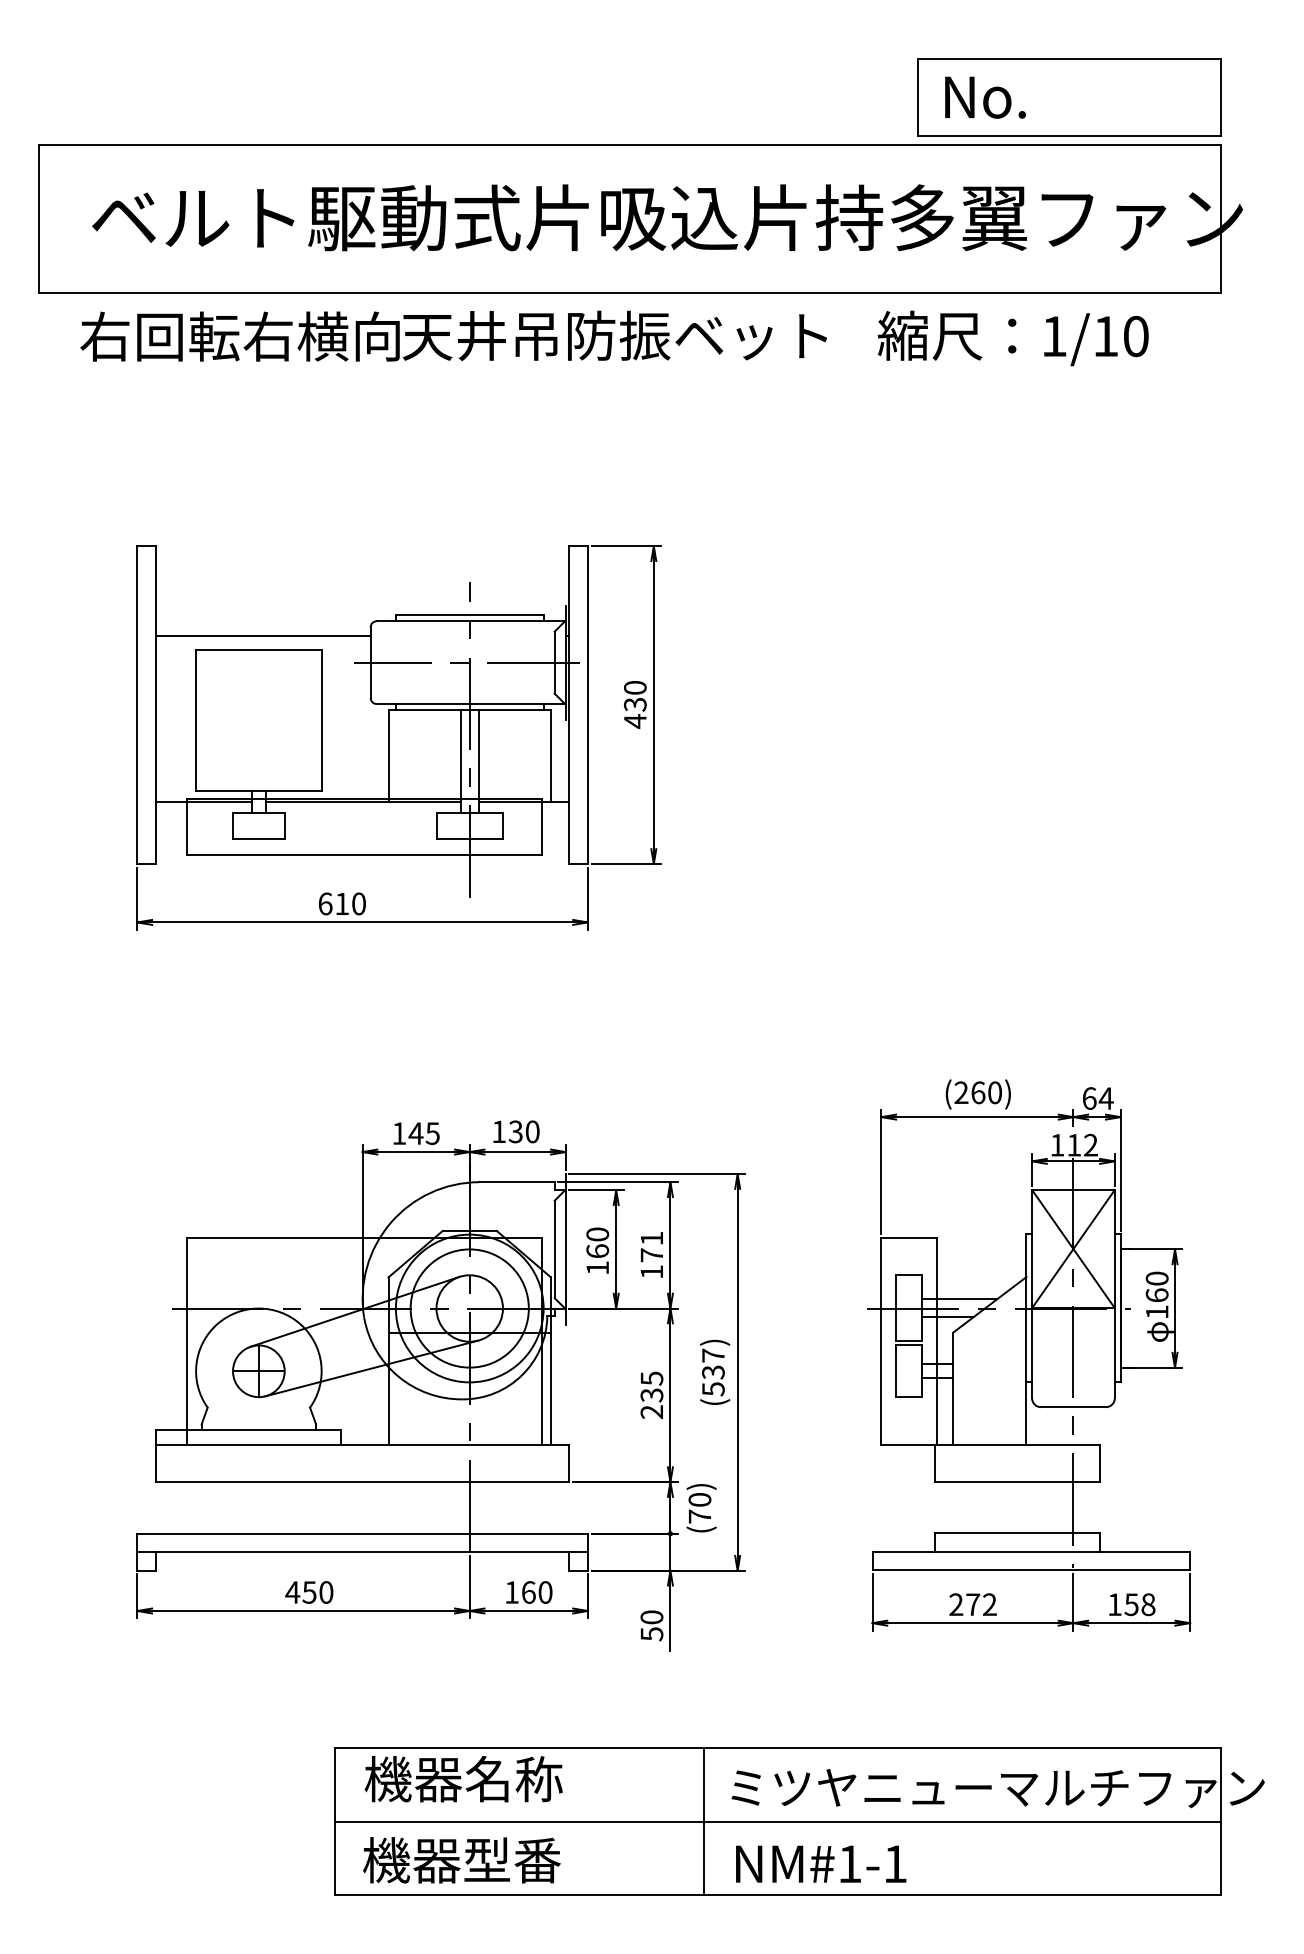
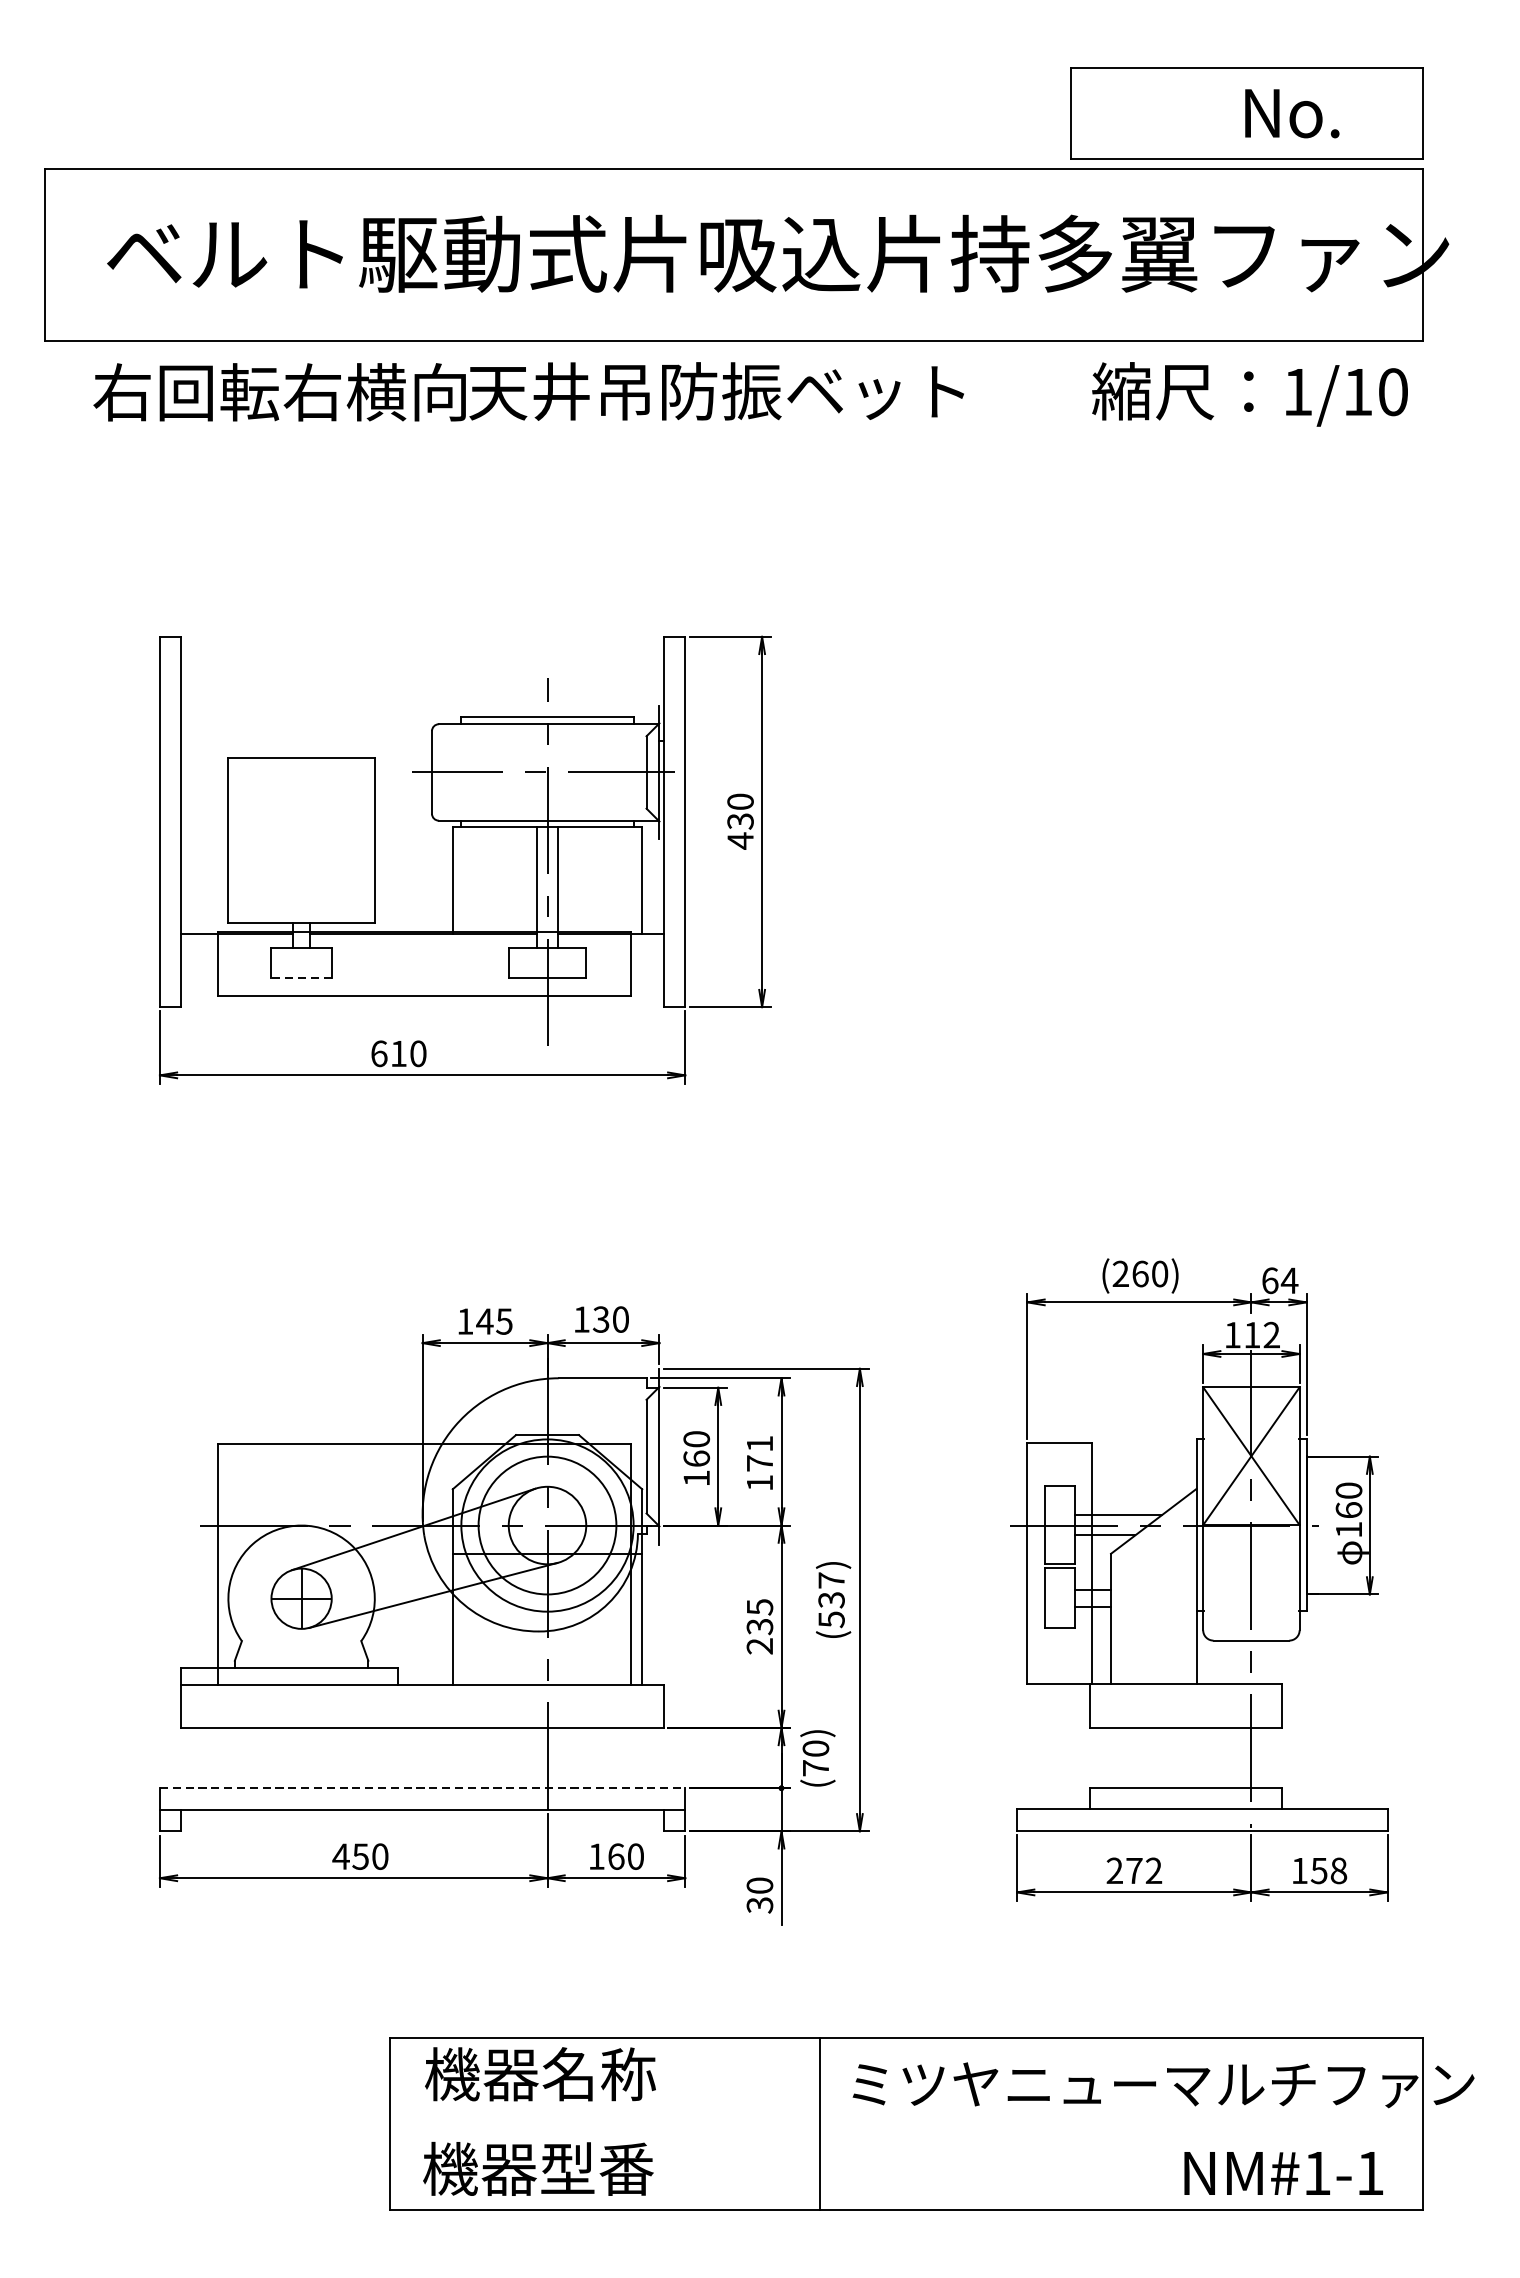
text: (985, 97) -> (1292, 113), moved
text: (1012, 338) -> (1249, 394), moved
line: (262, 636) -> (305, 741), removed
line: (258, 839) -> (301, 978), solid -> dashed
line: (363, 1533) -> (423, 1787), solid -> dashed
text: (651, 1633) -> (759, 1904), 50 -> 30
line: (777, 1821) -> (906, 2123), removed
text: (821, 1863) -> (1284, 2172), moved

